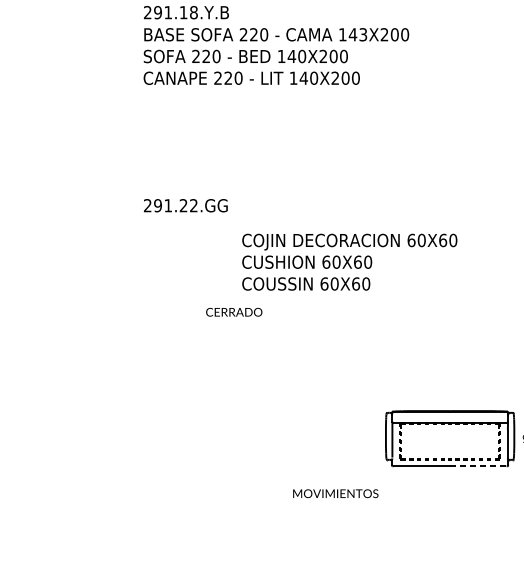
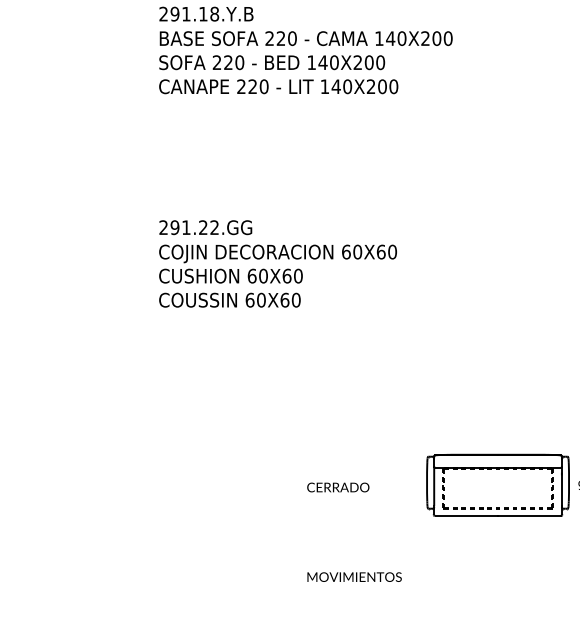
text: (362, 34) -> (401, 38), 143X200 -> 140X200
text: (349, 261) -> (277, 275), moved
text: (234, 312) -> (338, 487), moved
line: (478, 466) -> (529, 515), dashed -> solid
text: (335, 493) -> (354, 576), moved

